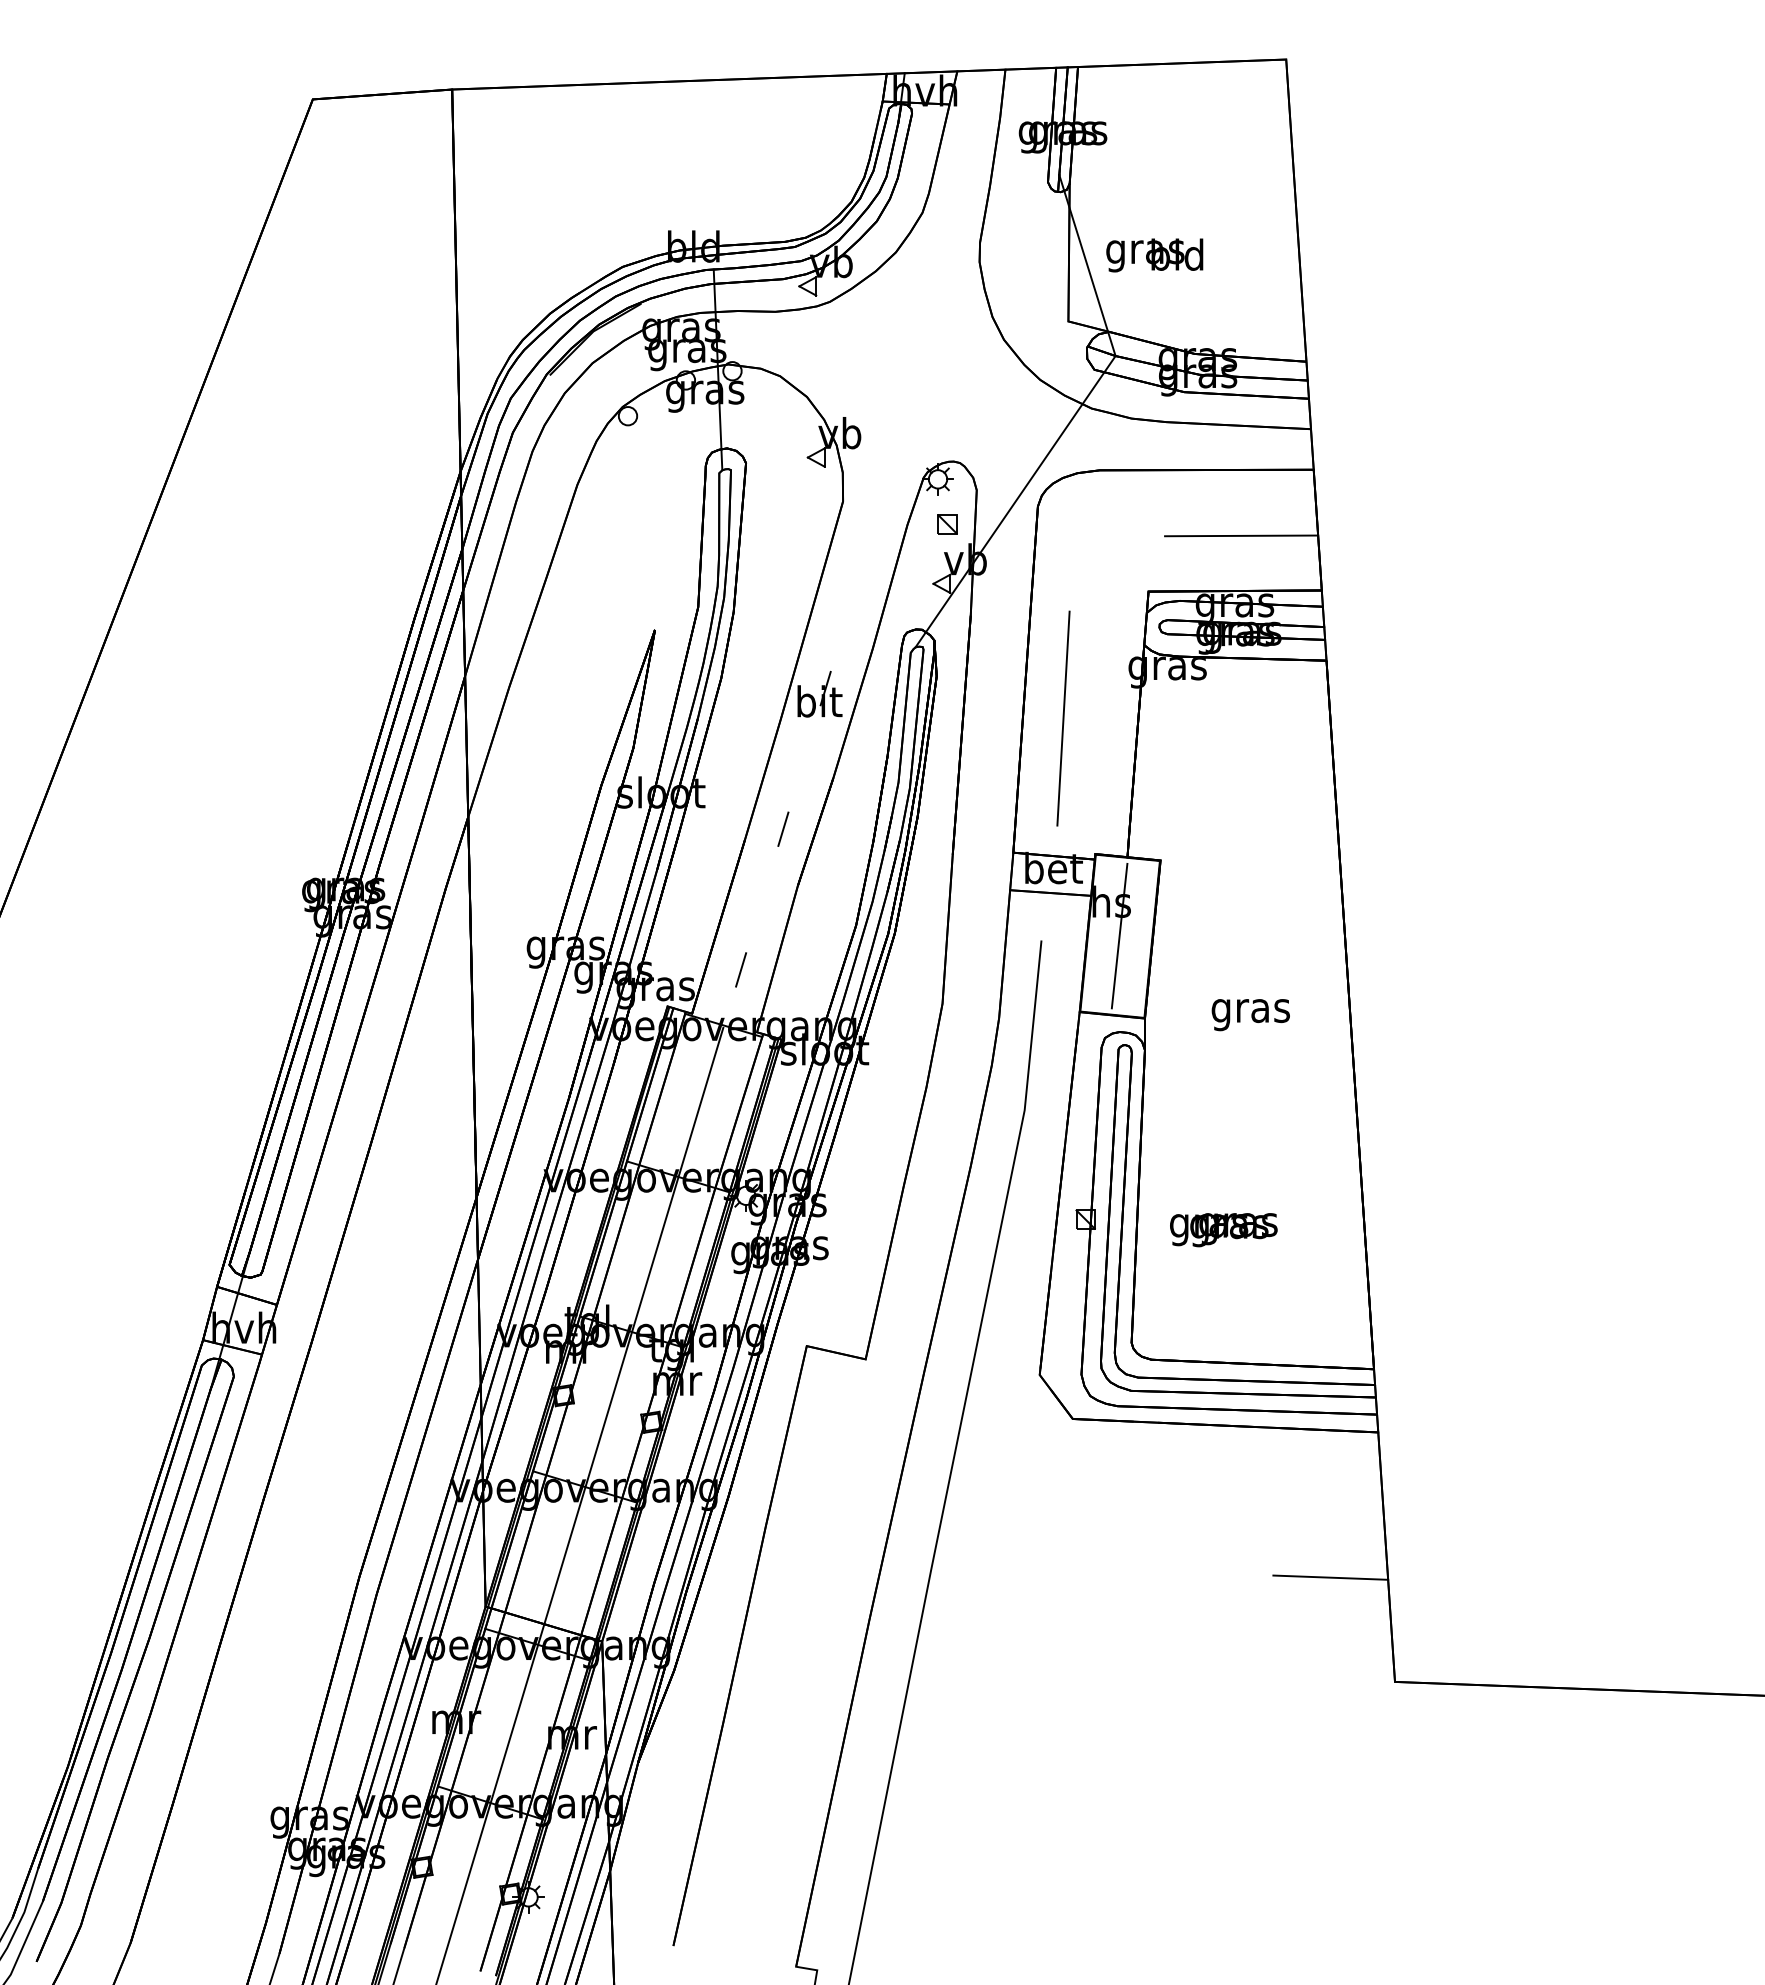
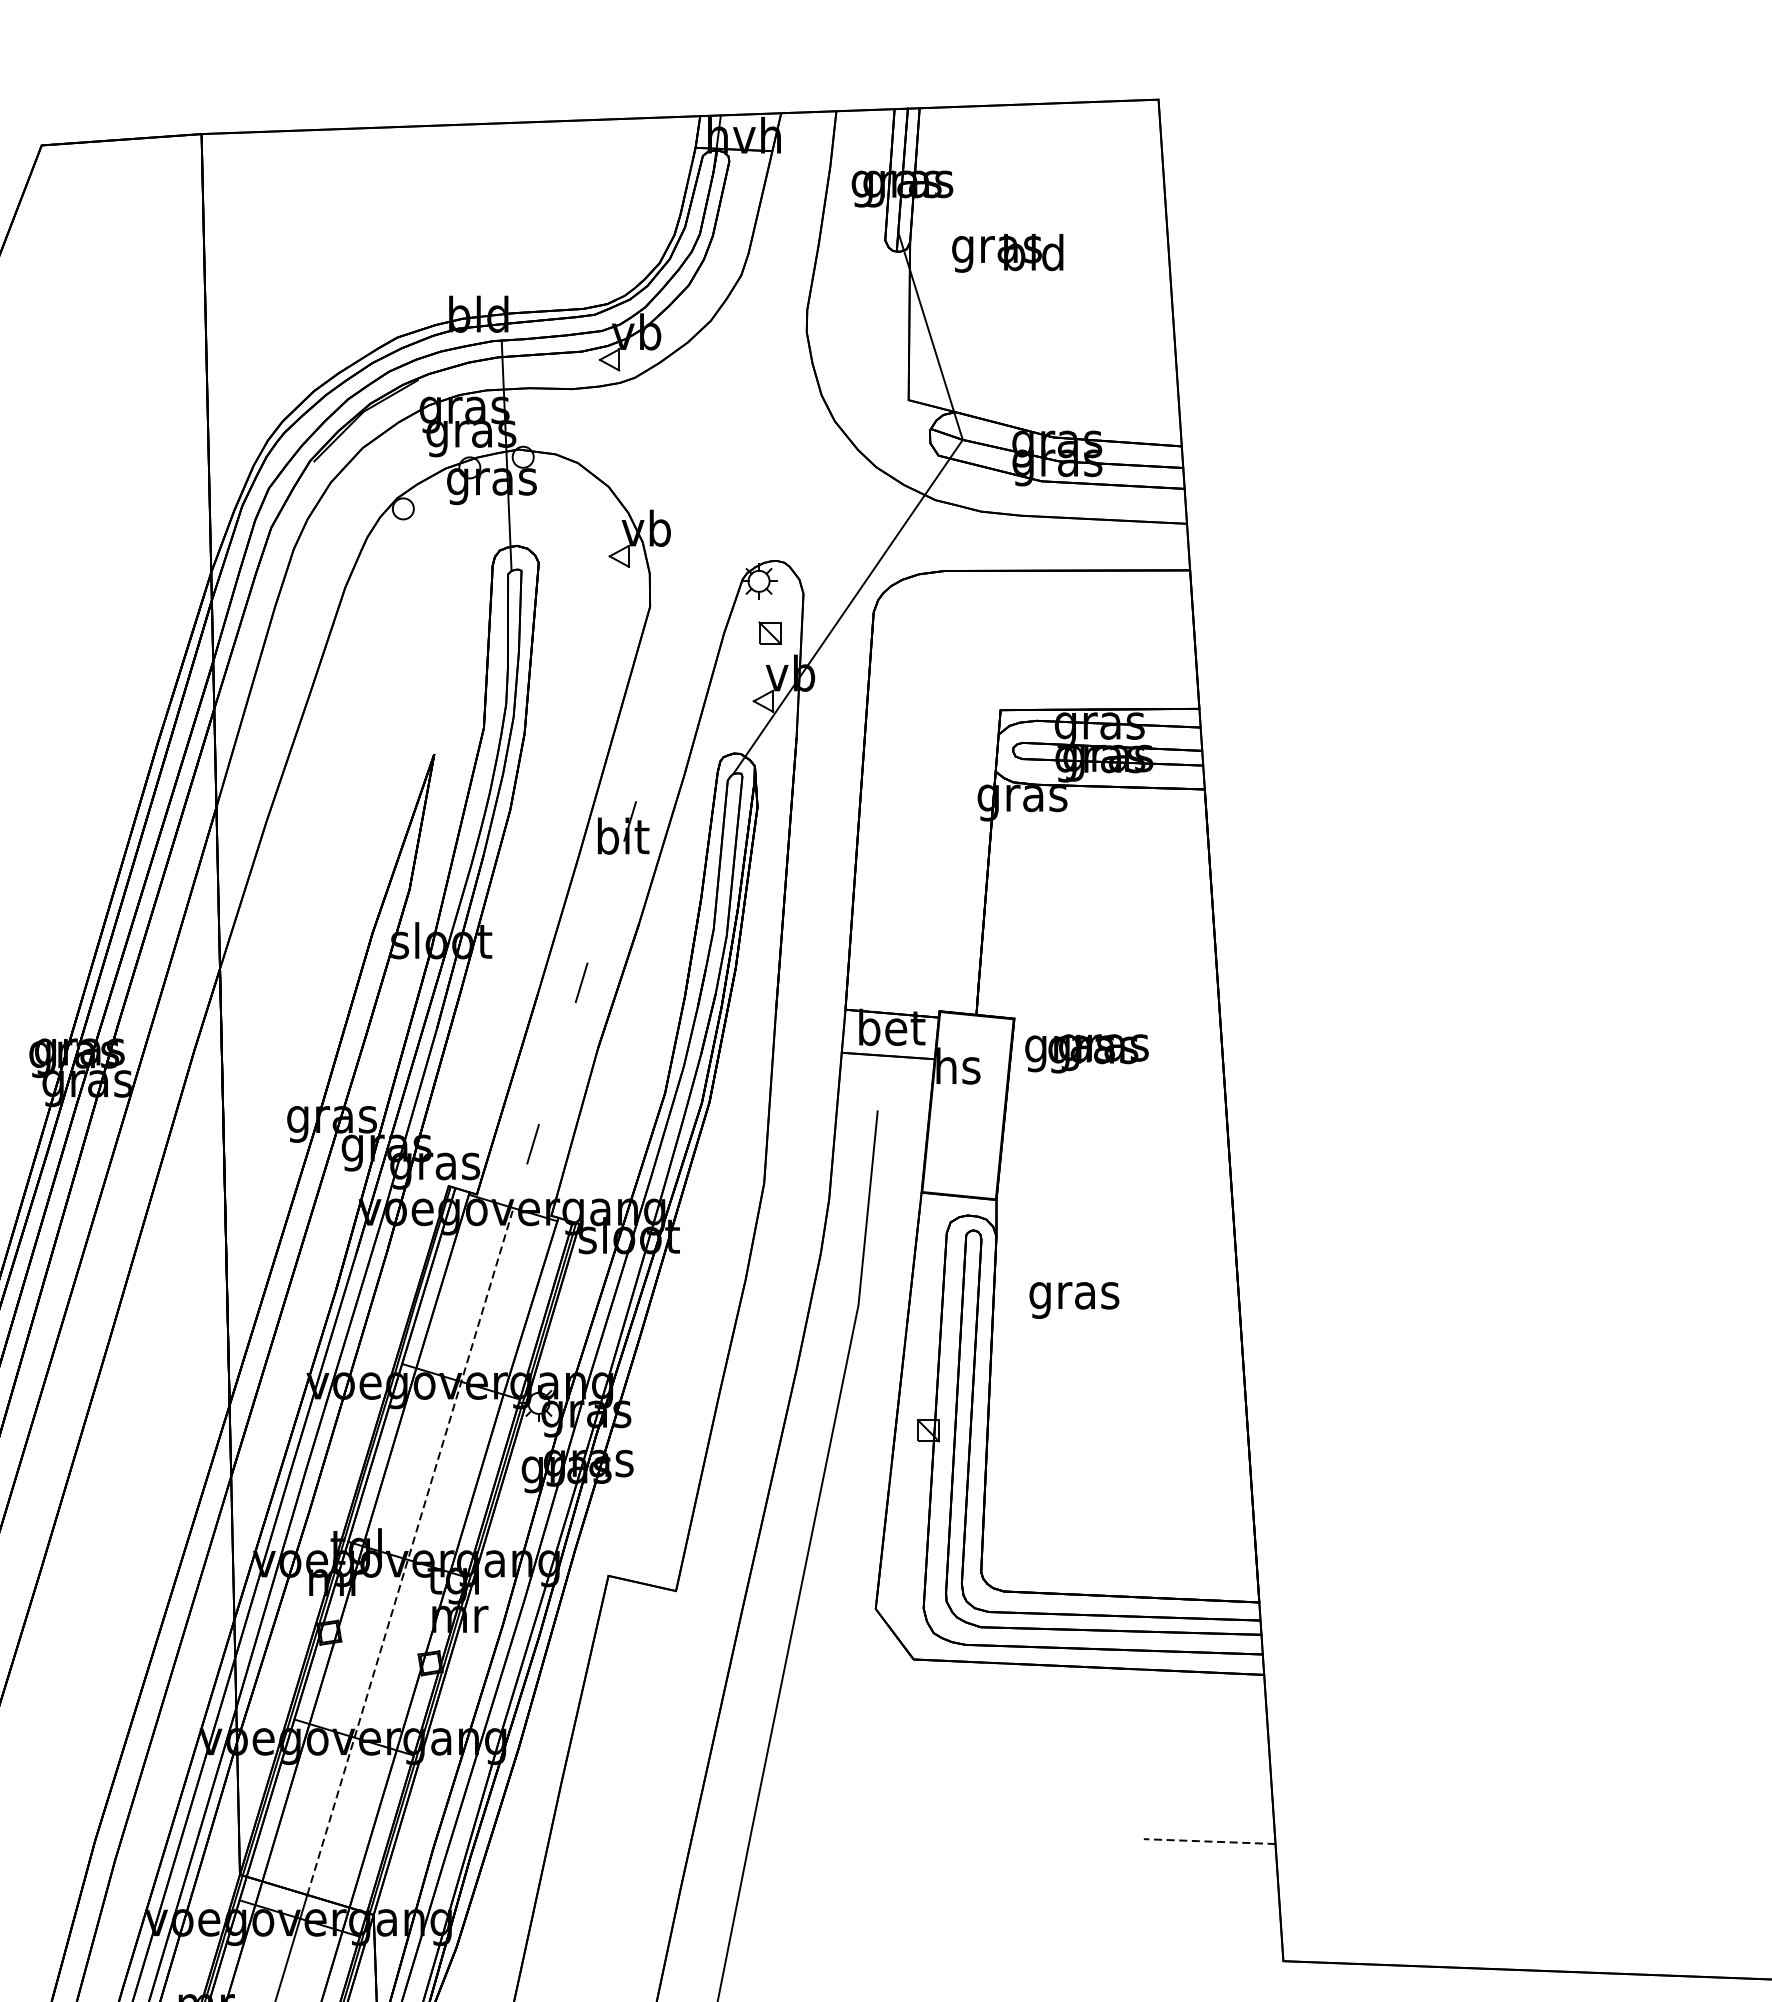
text: (1154, 255) -> (1007, 253), moved
line: (1241, 535) -> (1107, 645), removed
line: (1063, 718) -> (903, 855), removed
line: (1119, 935) -> (967, 1104), removed
text: (1250, 1015) -> (1073, 1300), moved
text: (1223, 1230) -> (1086, 1054), moved
line: (633, 1325) -> (409, 1552), solid -> dashed
line: (1330, 1577) -> (1209, 1841), solid -> dashed

